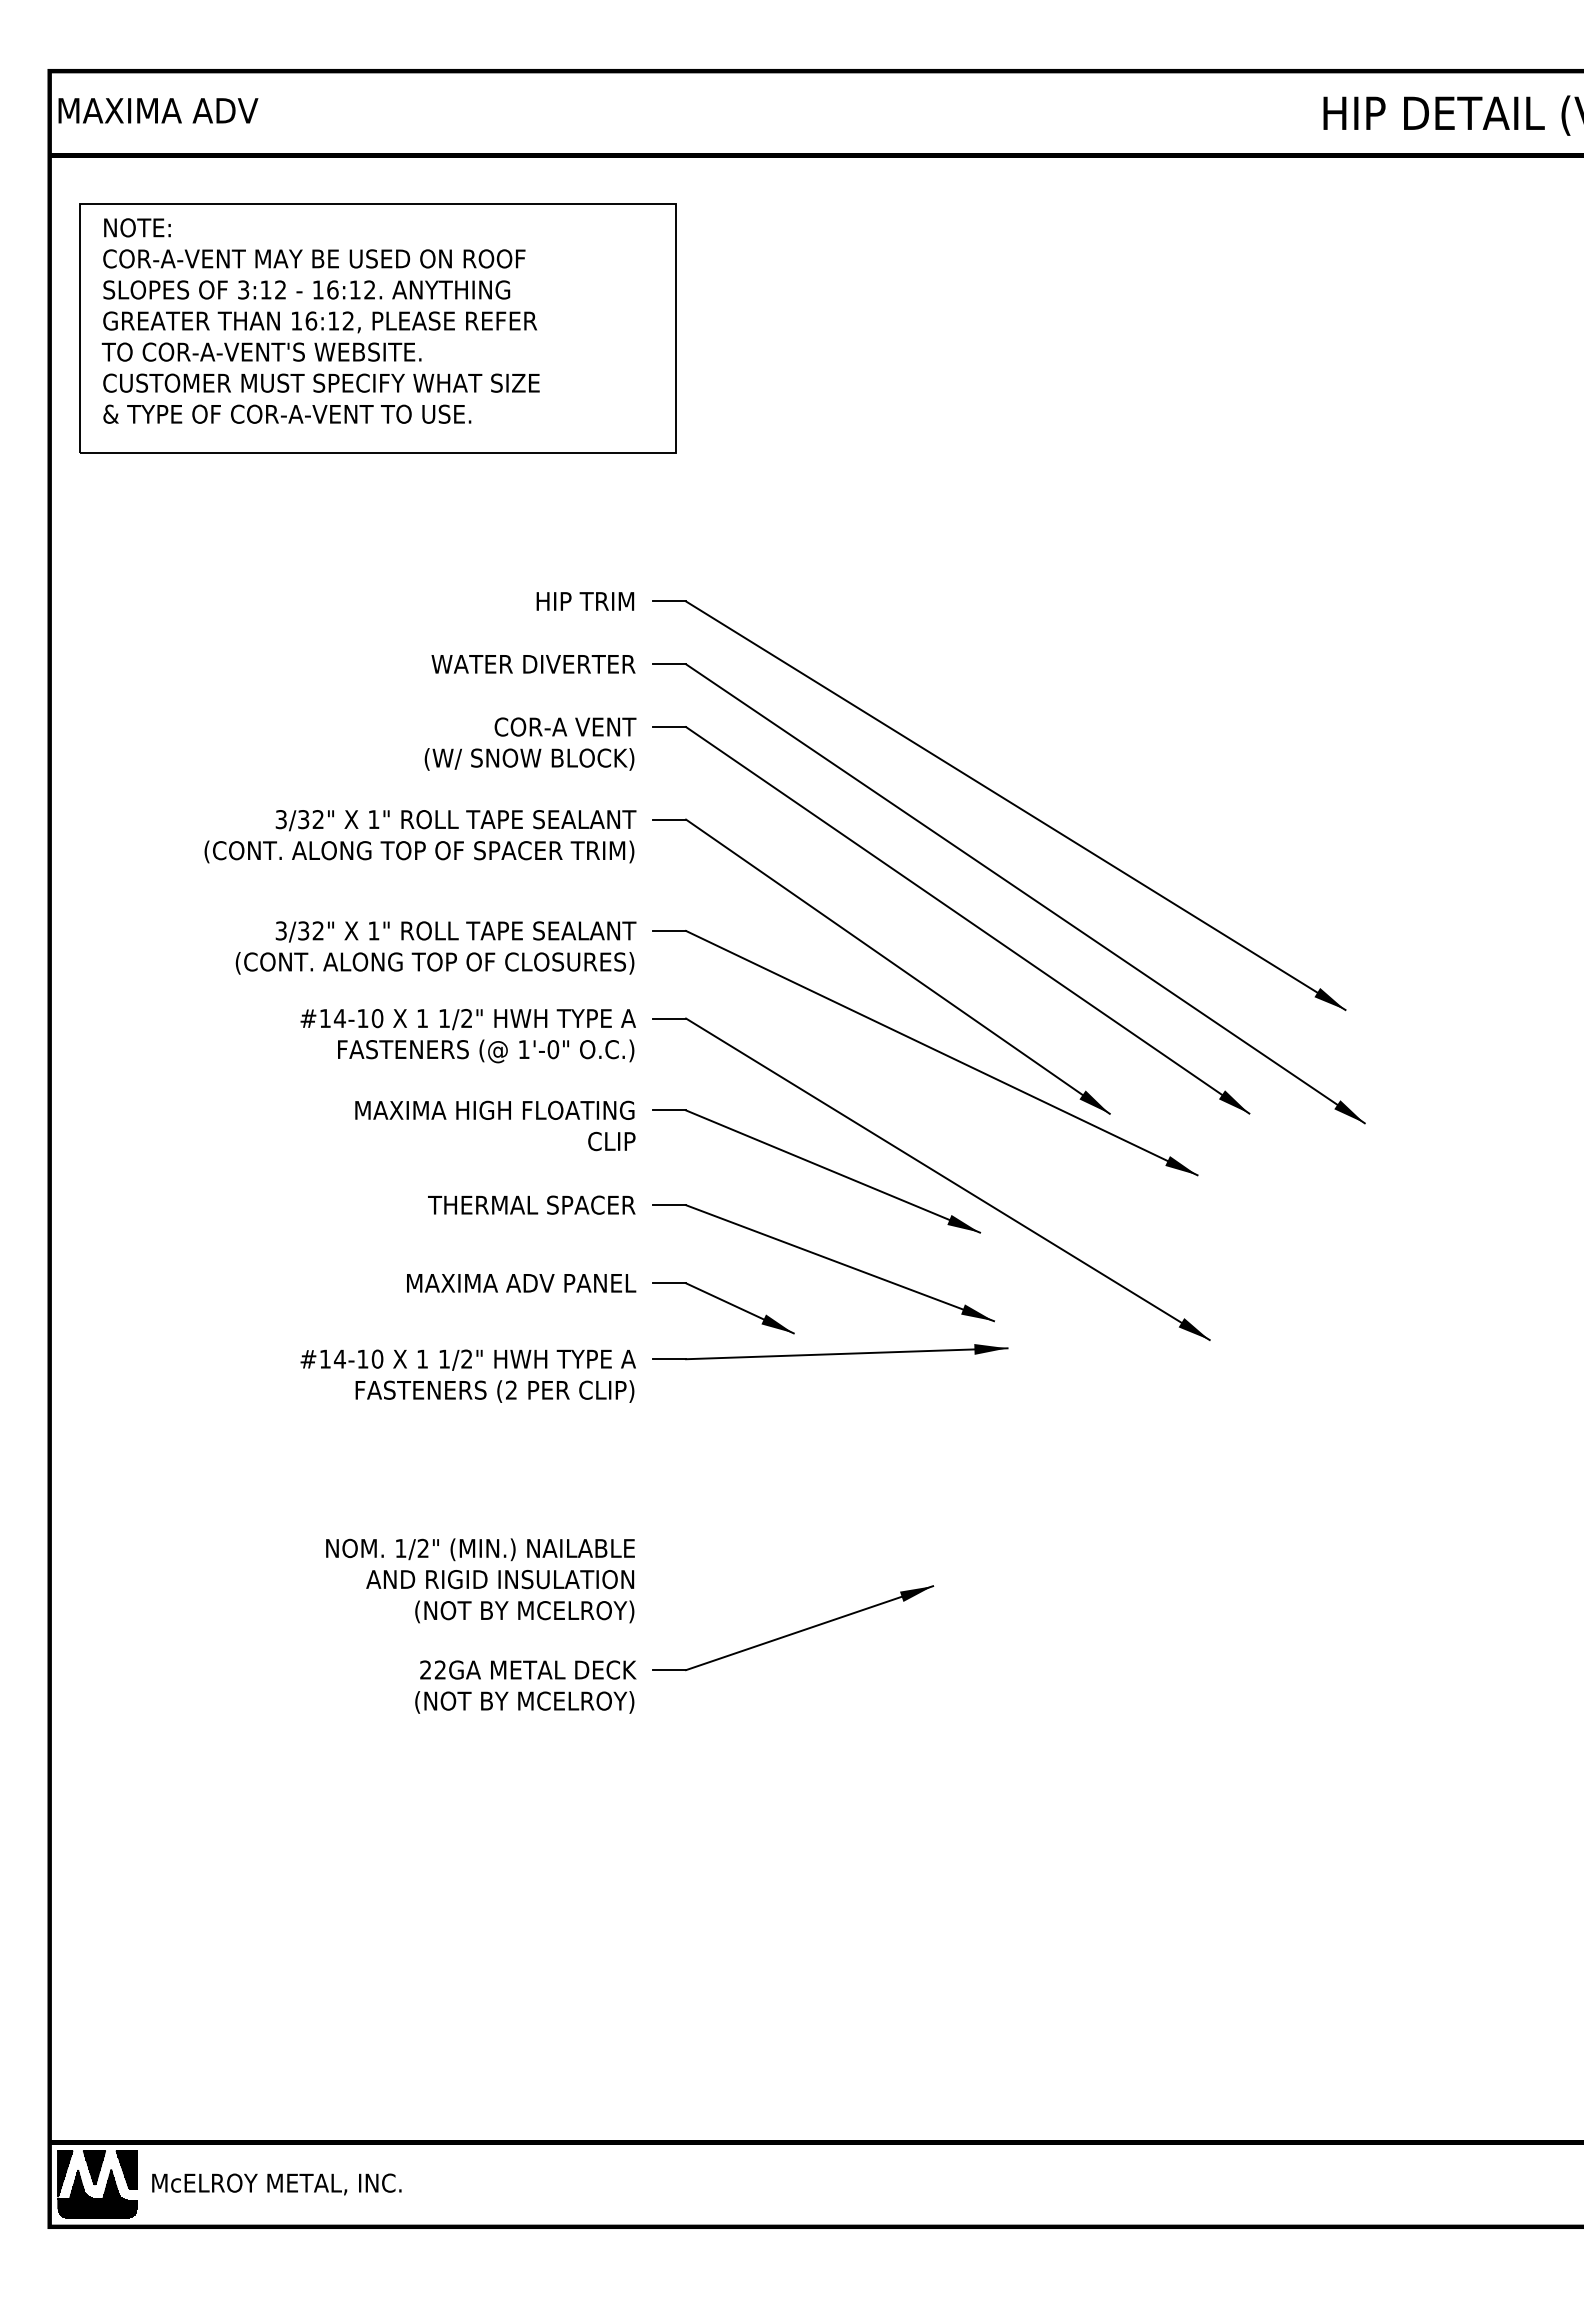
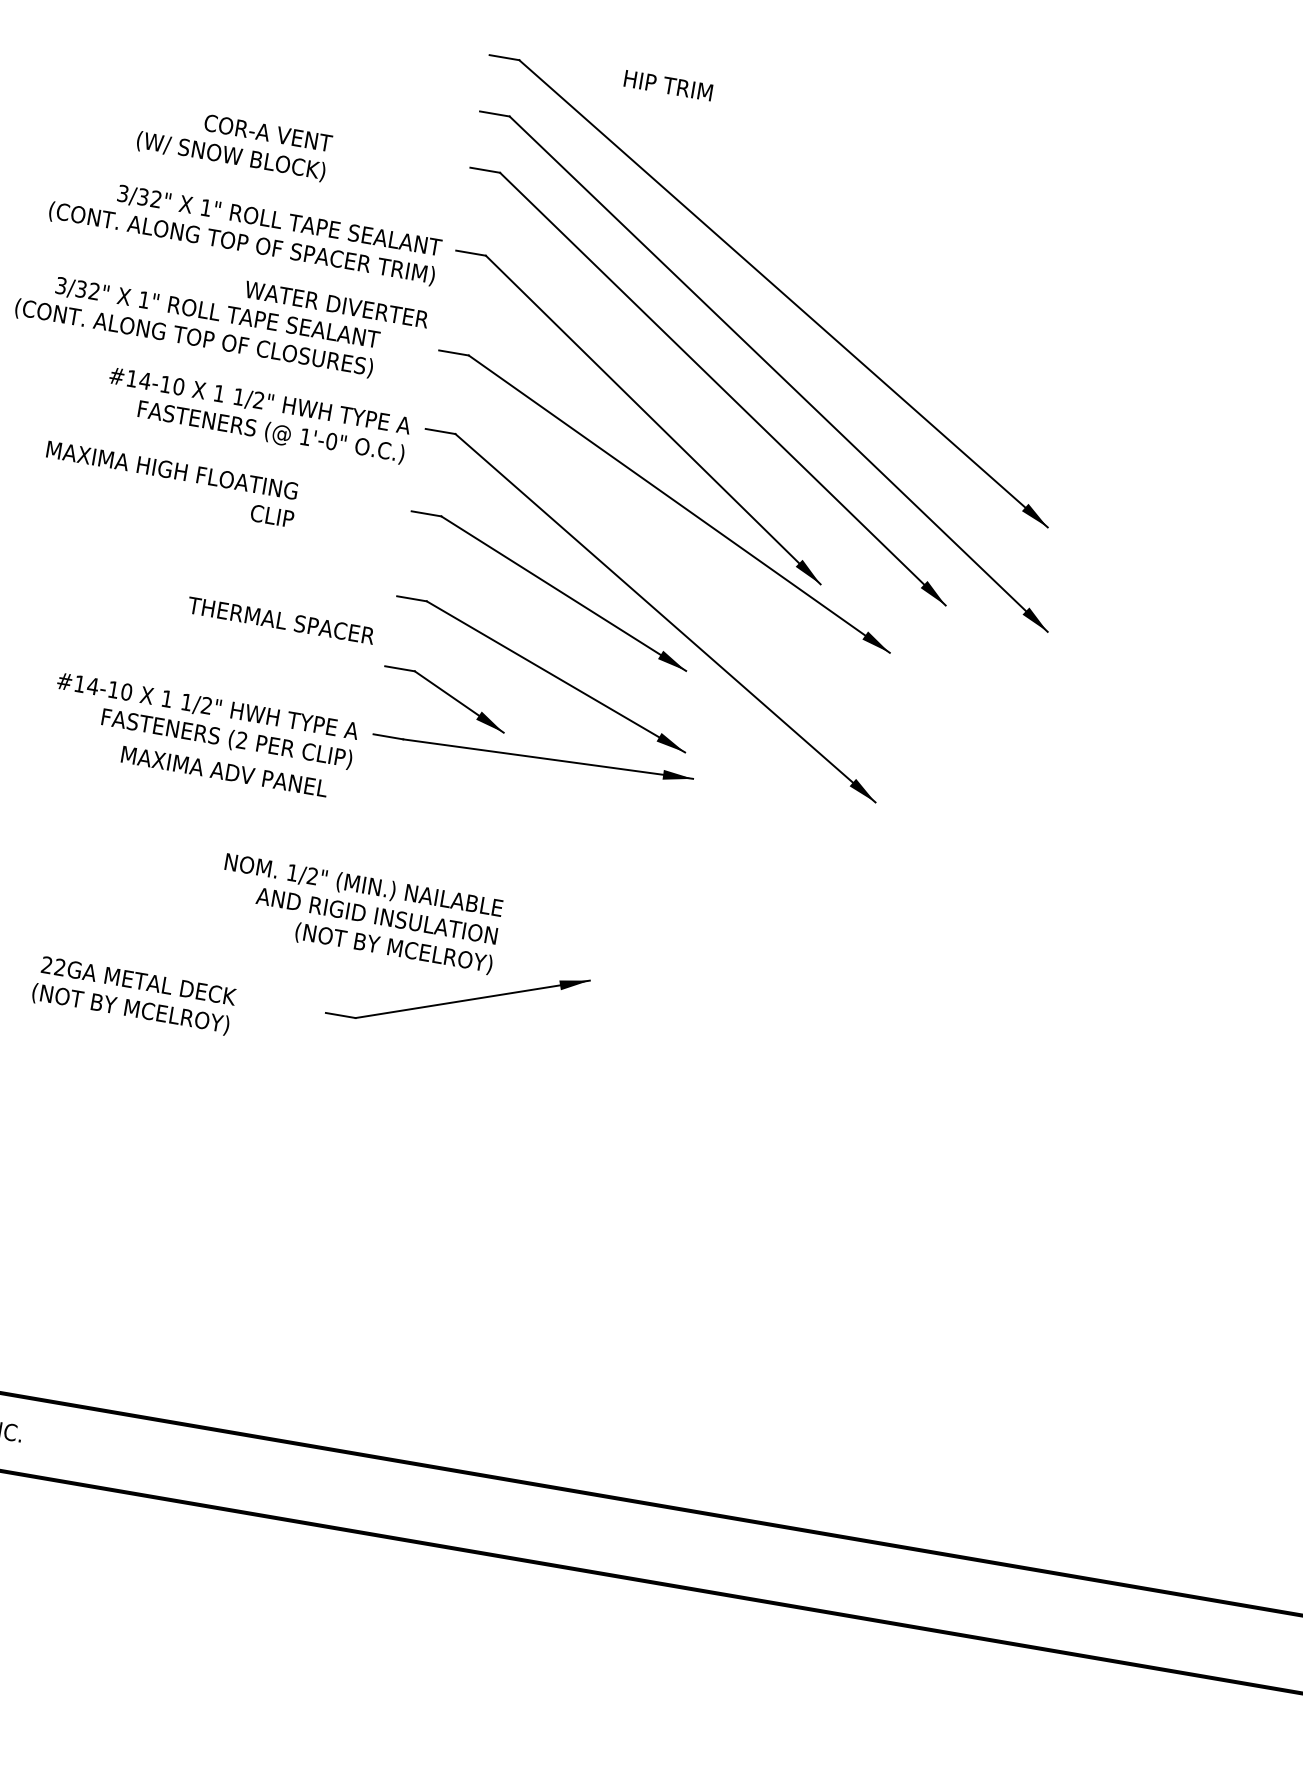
text: (585, 601) -> (668, 85), moved
text: (533, 664) -> (336, 304), moved
text: (530, 743) -> (234, 142), moved
text: (435, 947) -> (196, 324), moved
text: (495, 1125) -> (170, 483), moved
text: (531, 1204) -> (281, 620), moved
text: (521, 1283) -> (224, 771), moved
text: (480, 1580) -> (359, 913), moved
text: (525, 1686) -> (133, 995), moved

